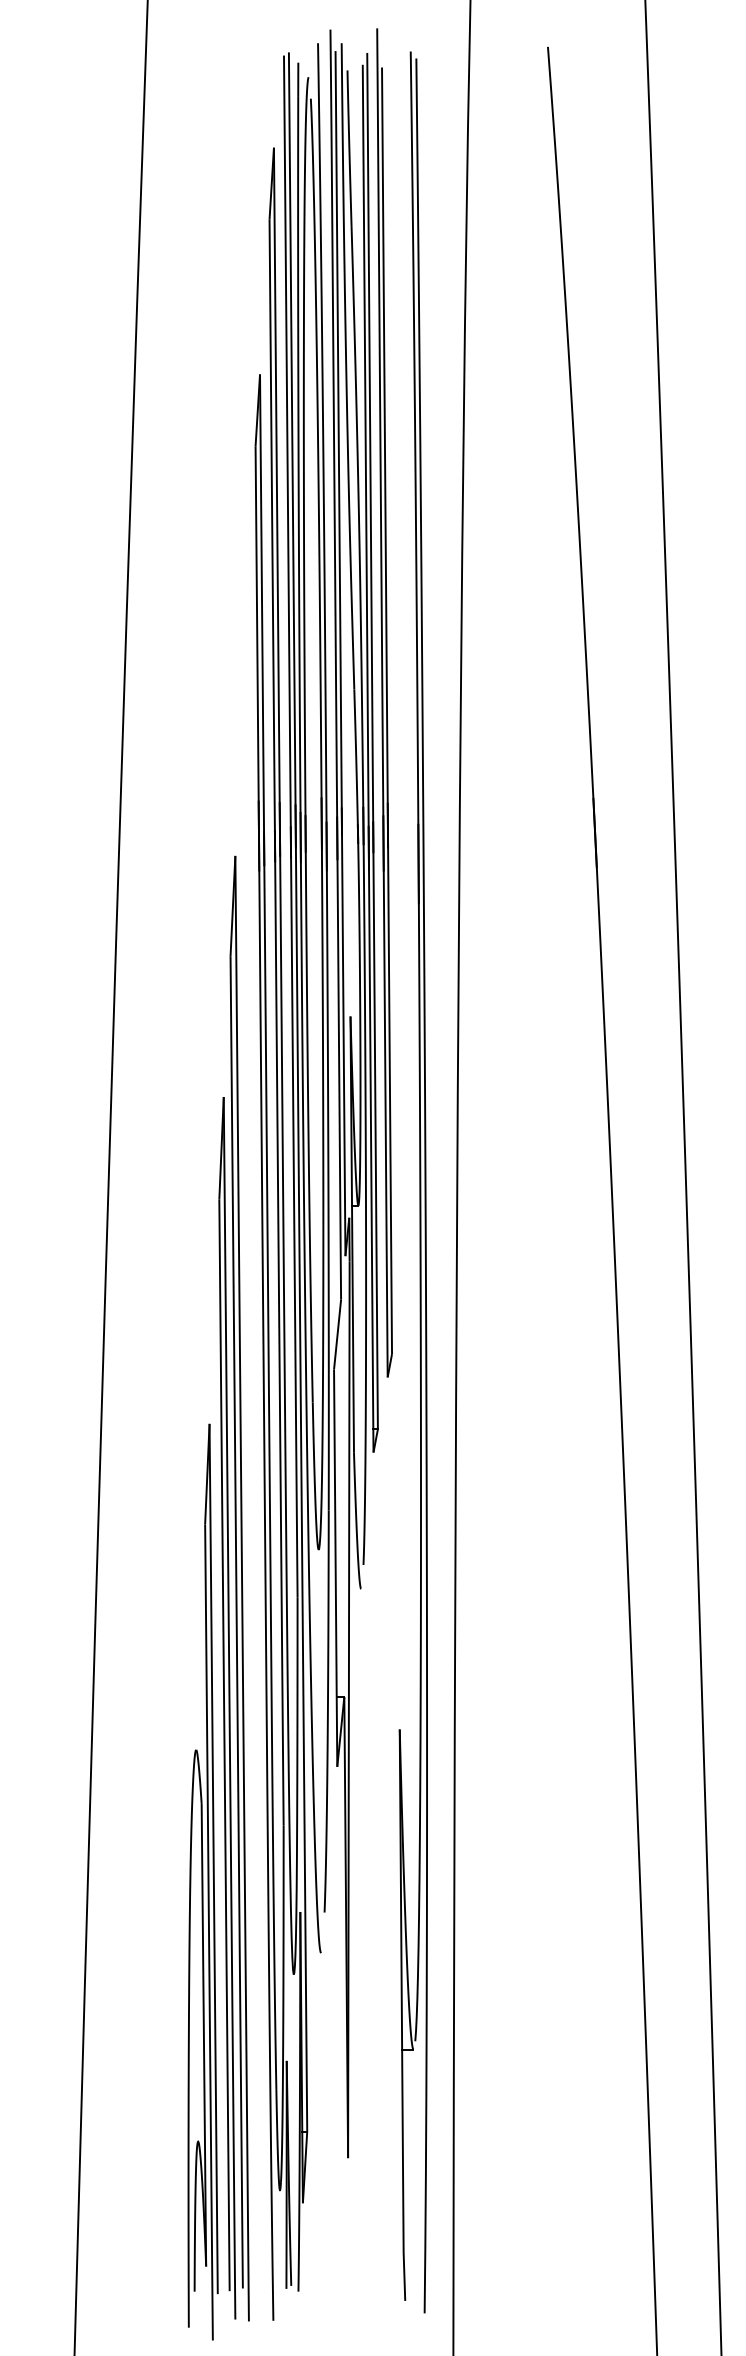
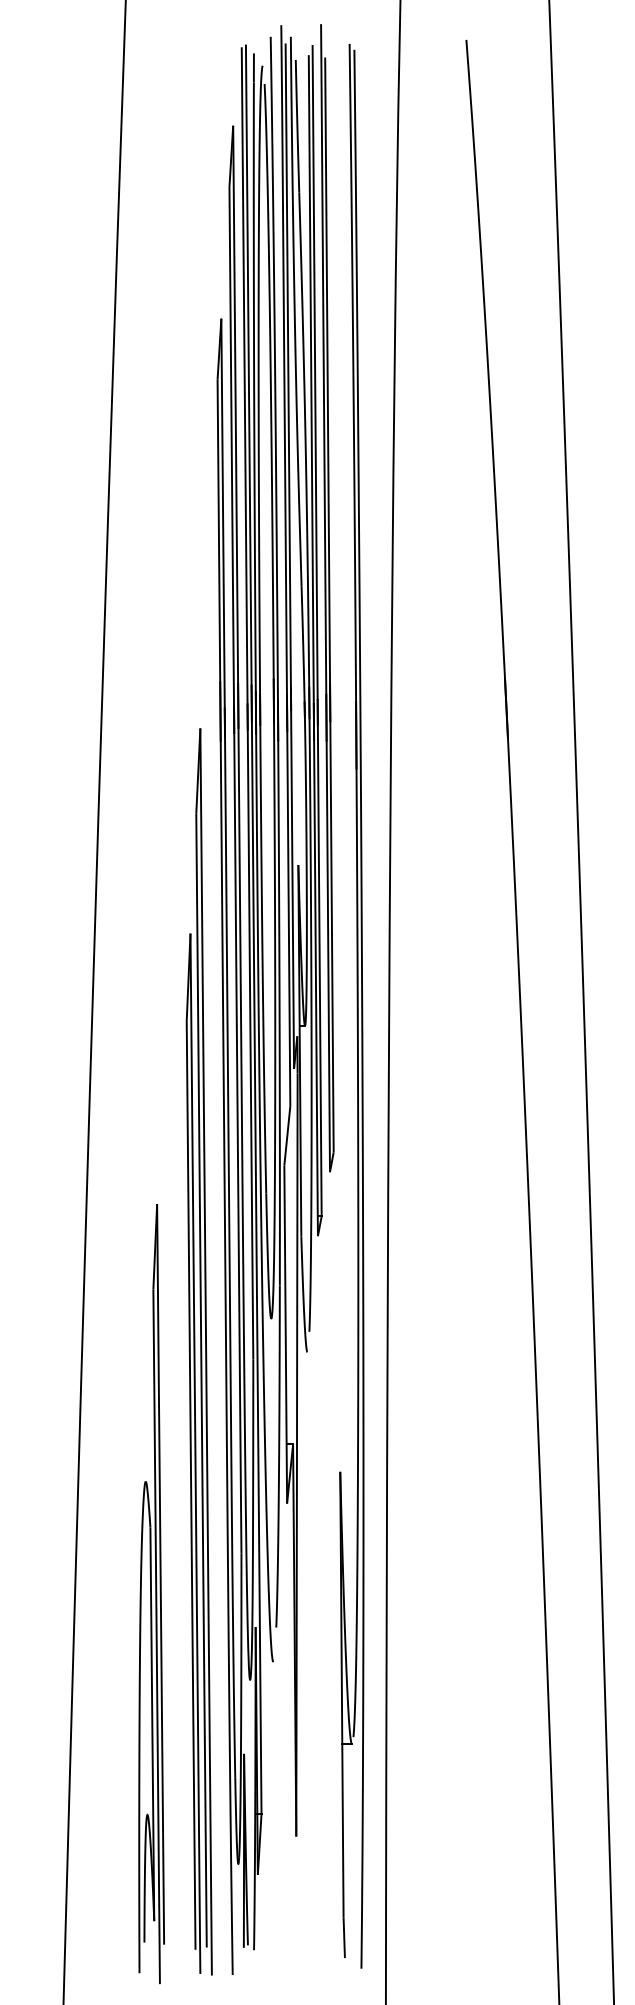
part: (202, 1881) -> (151, 1593), moved

